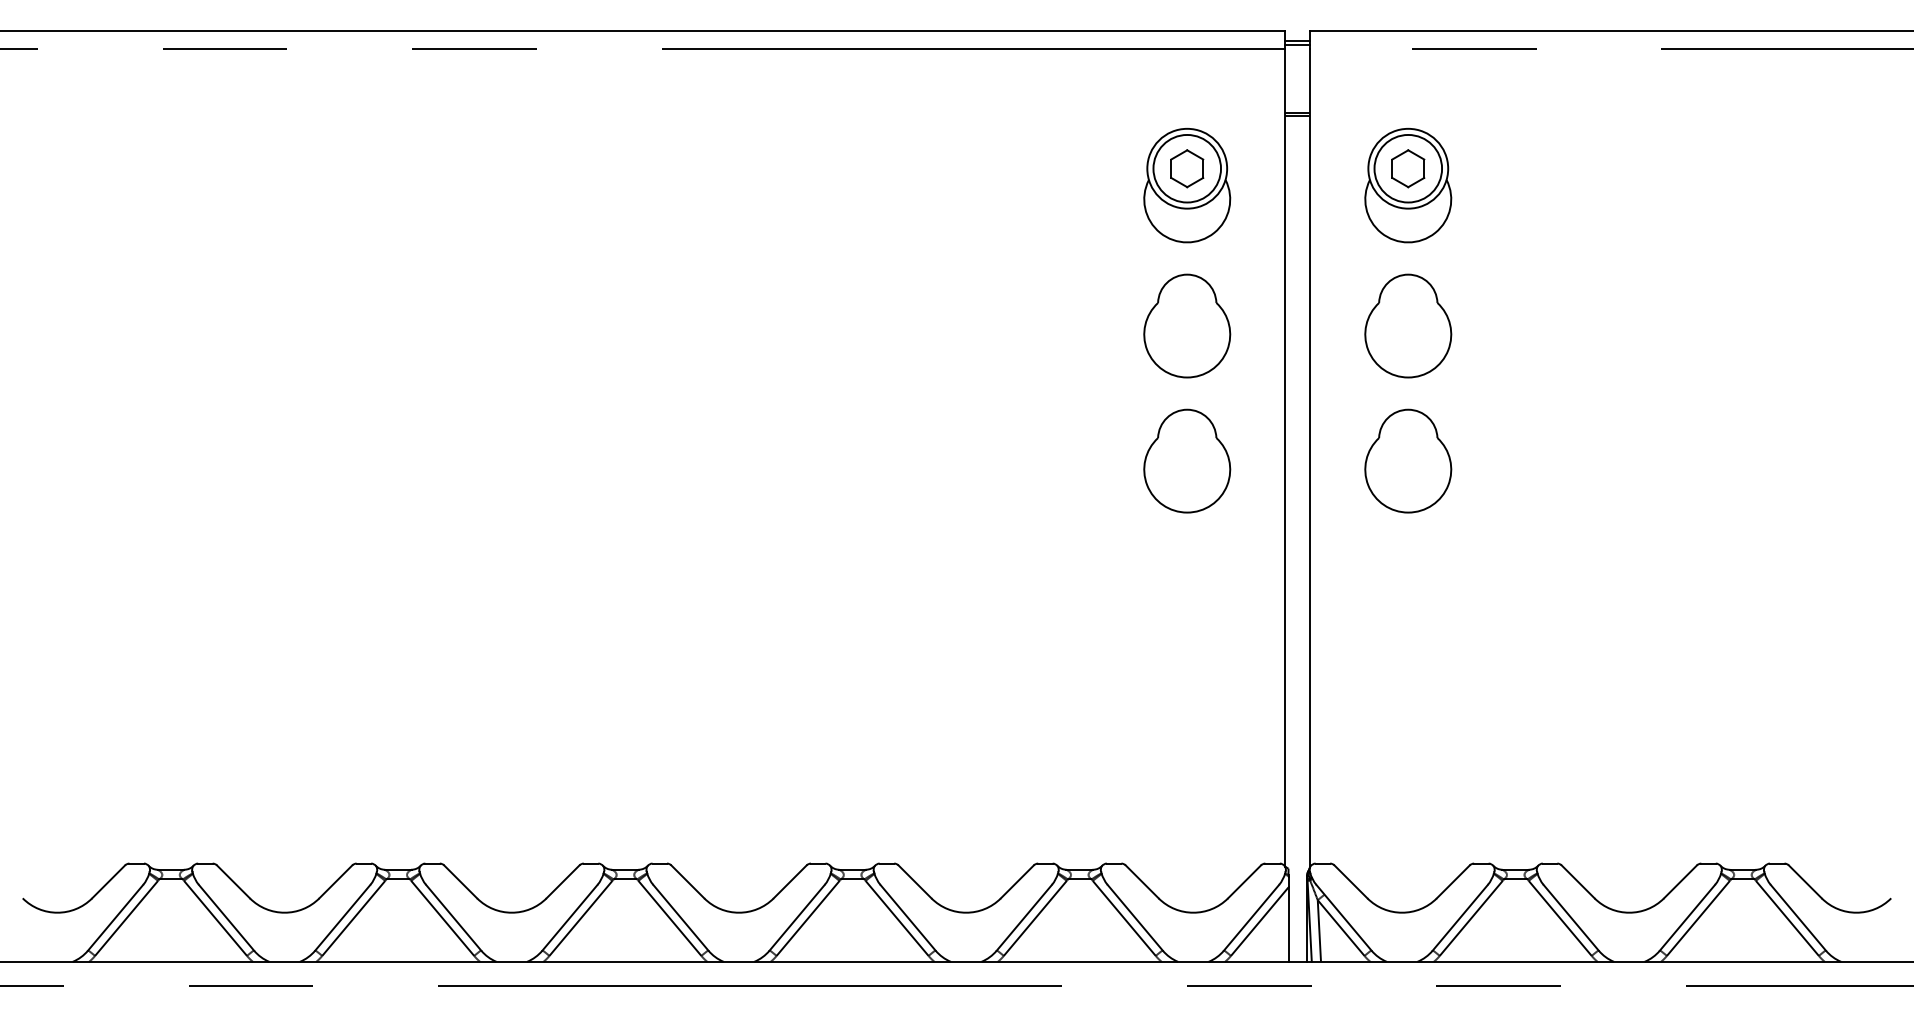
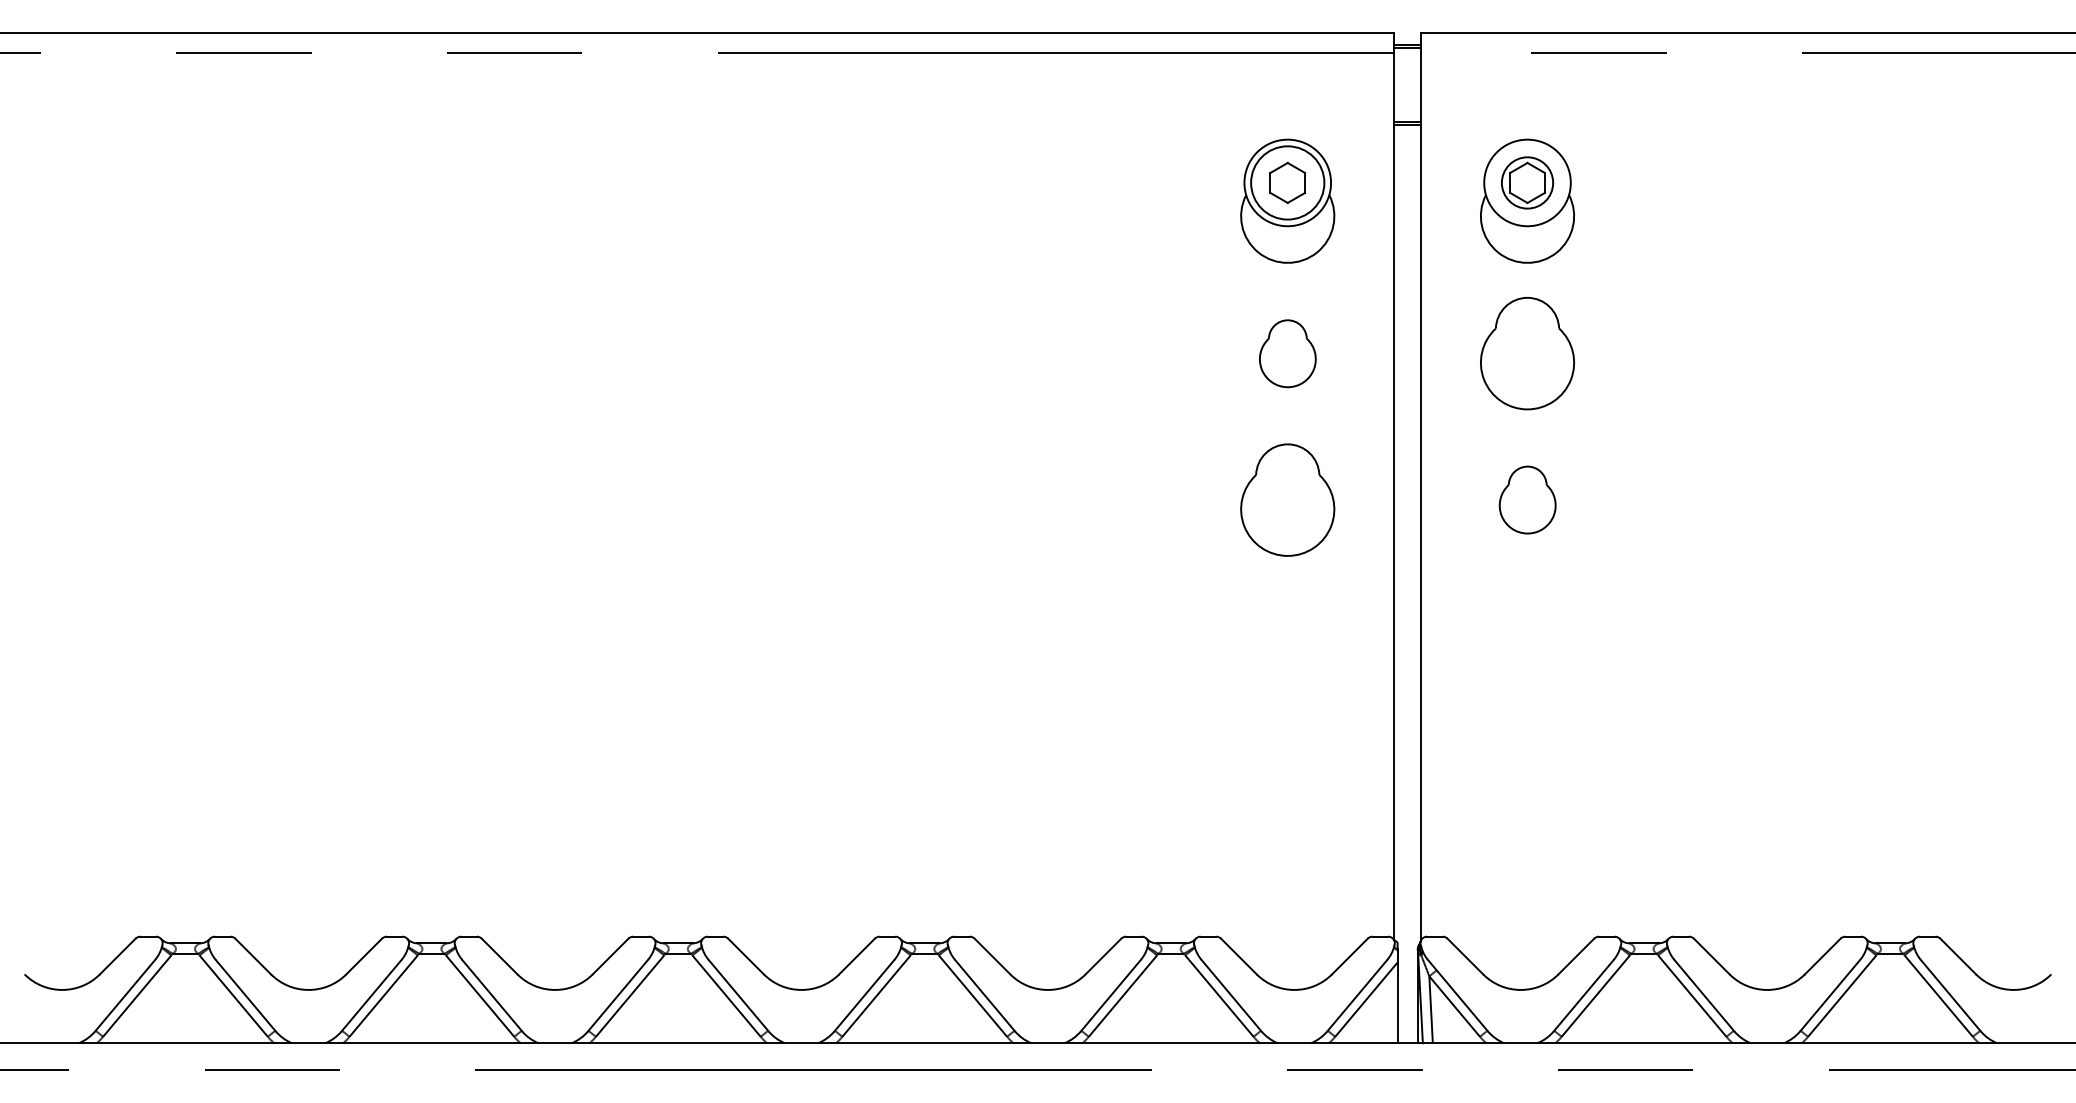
circle: (1408, 168) -> (1527, 182), size x0.7
part: (1187, 325) -> (1287, 353), size x0.6
part: (1408, 460) -> (1527, 499), size x0.6

